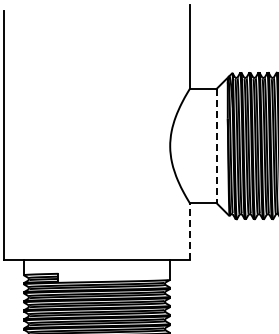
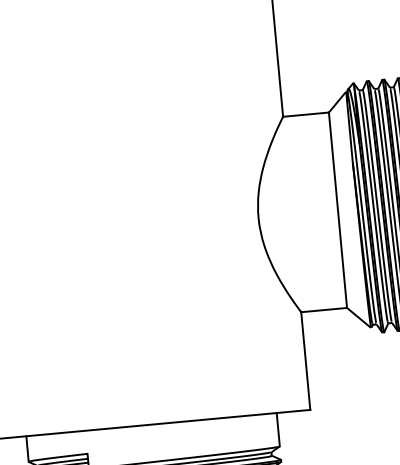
line: (216, 146) -> (337, 211), dashed -> solid
line: (189, 231) -> (305, 360), dashed -> solid

